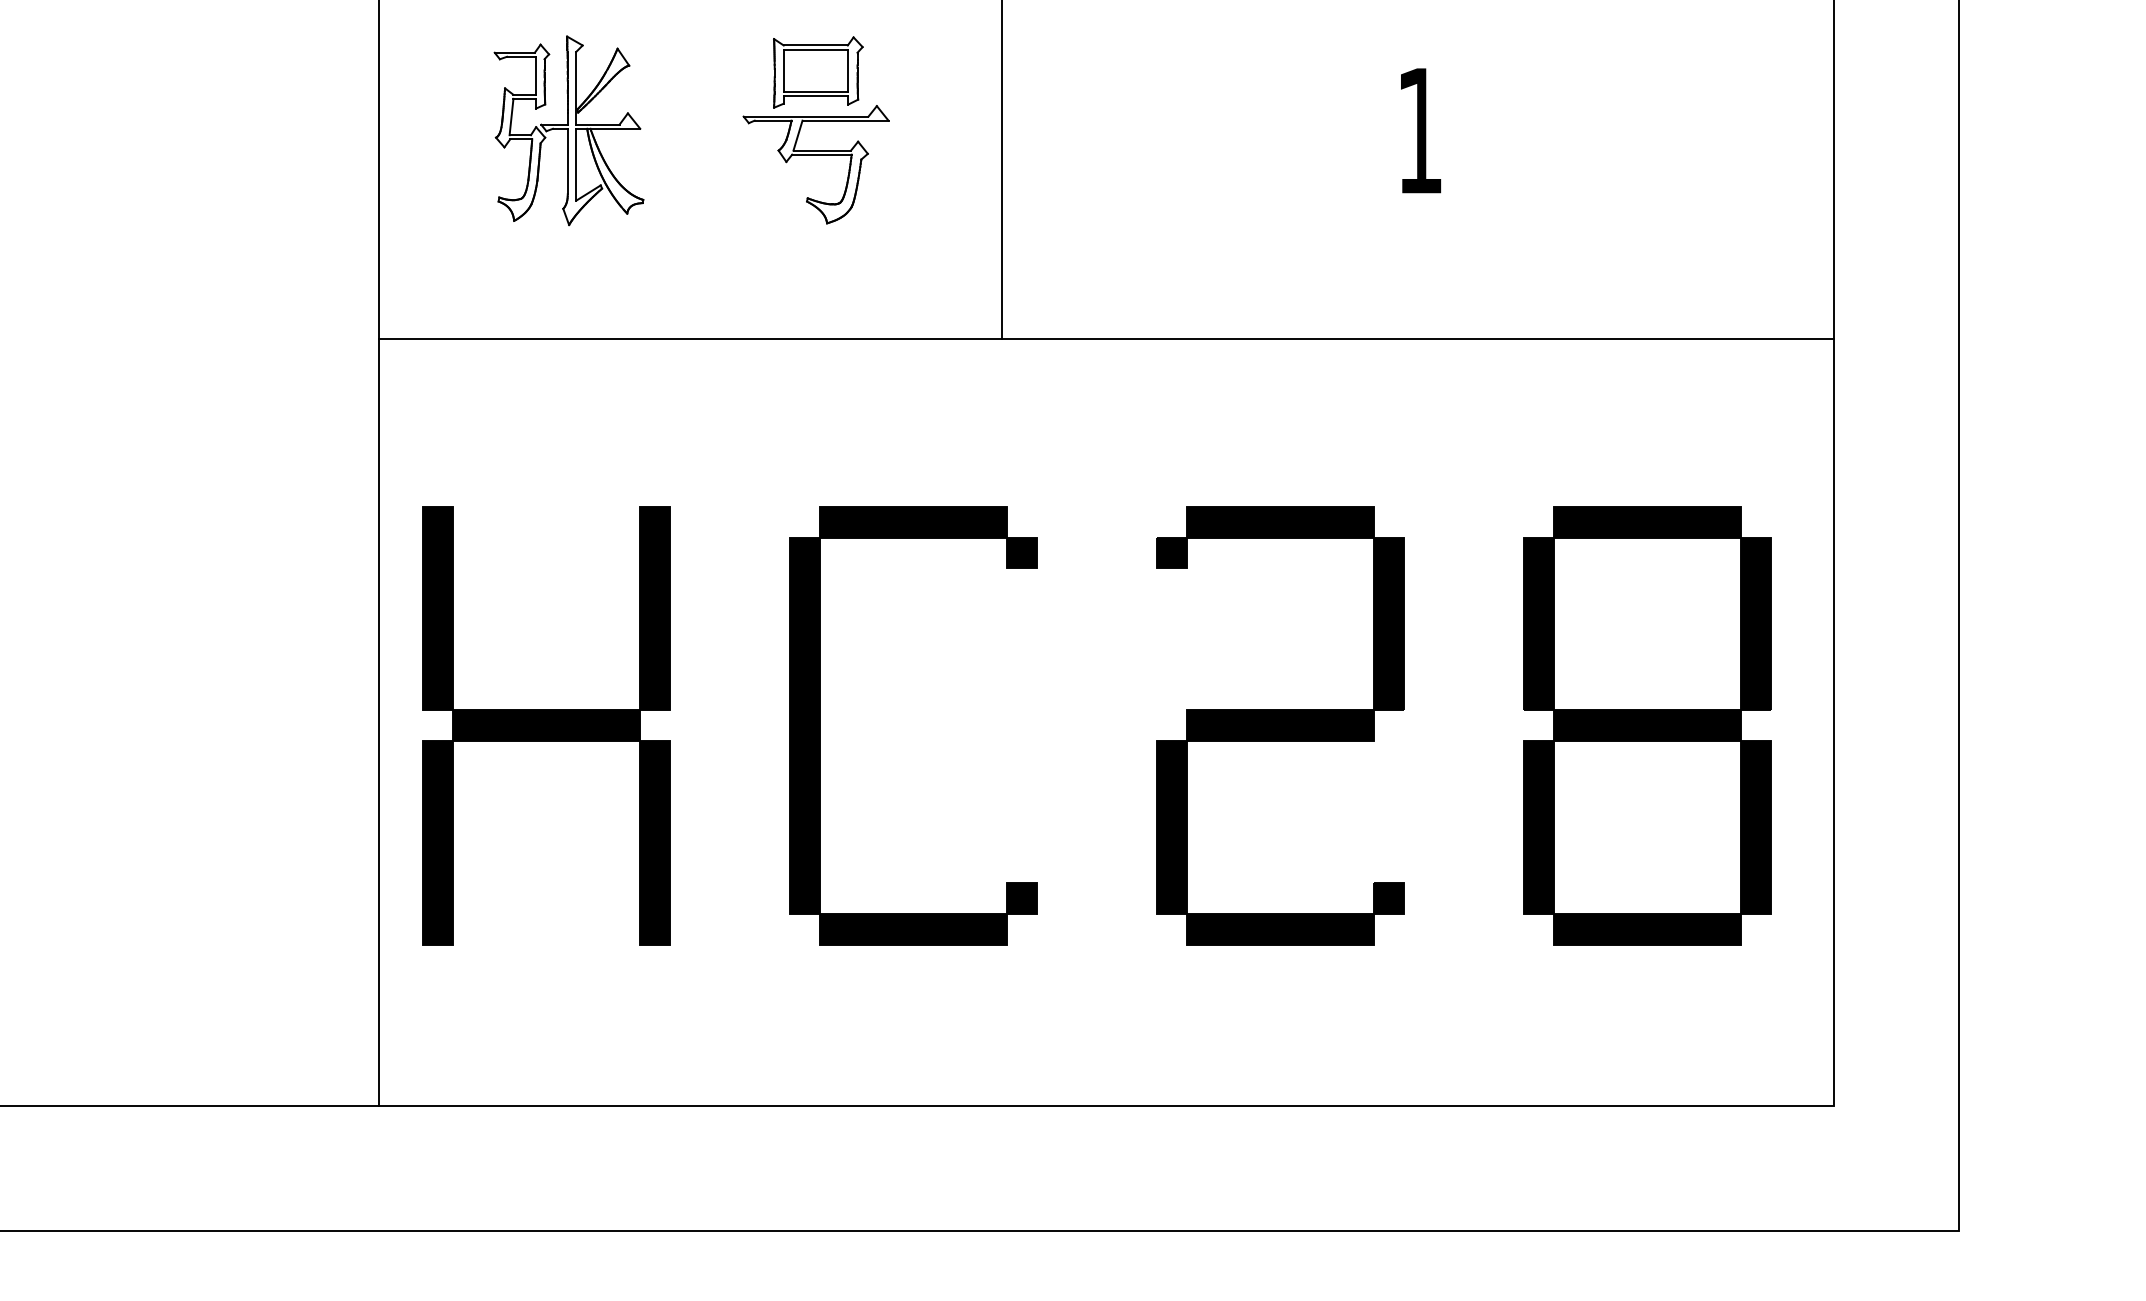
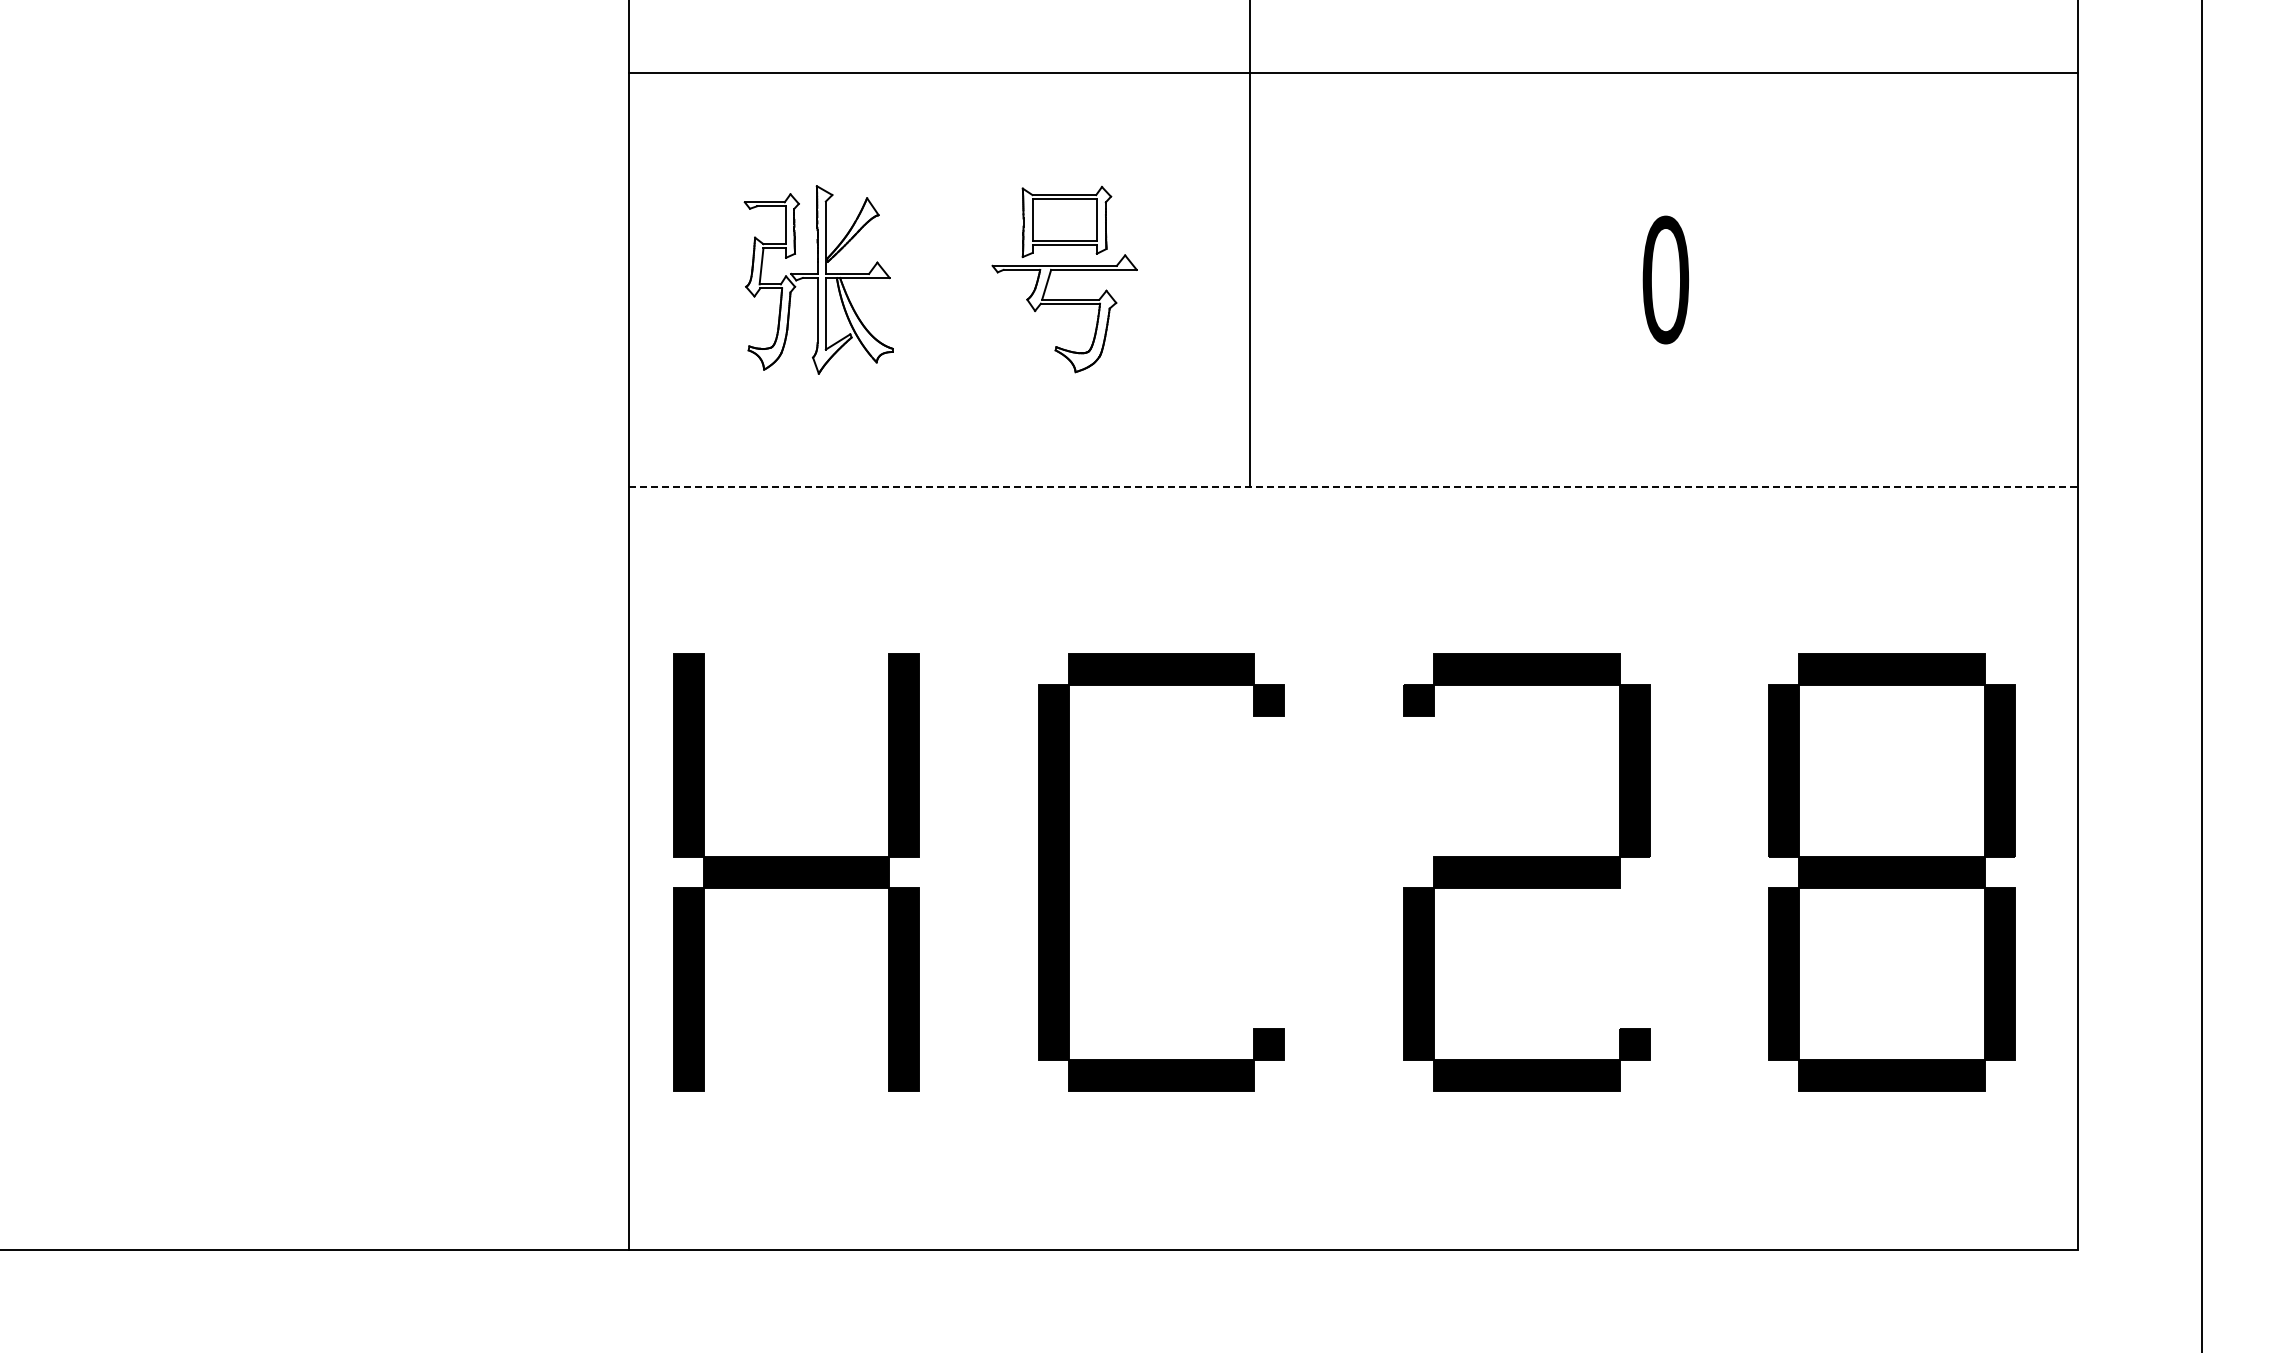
text: (1419, 130) -> (1665, 279), 1 -> 0
line: (1106, 339) -> (1353, 487), solid -> dashed

